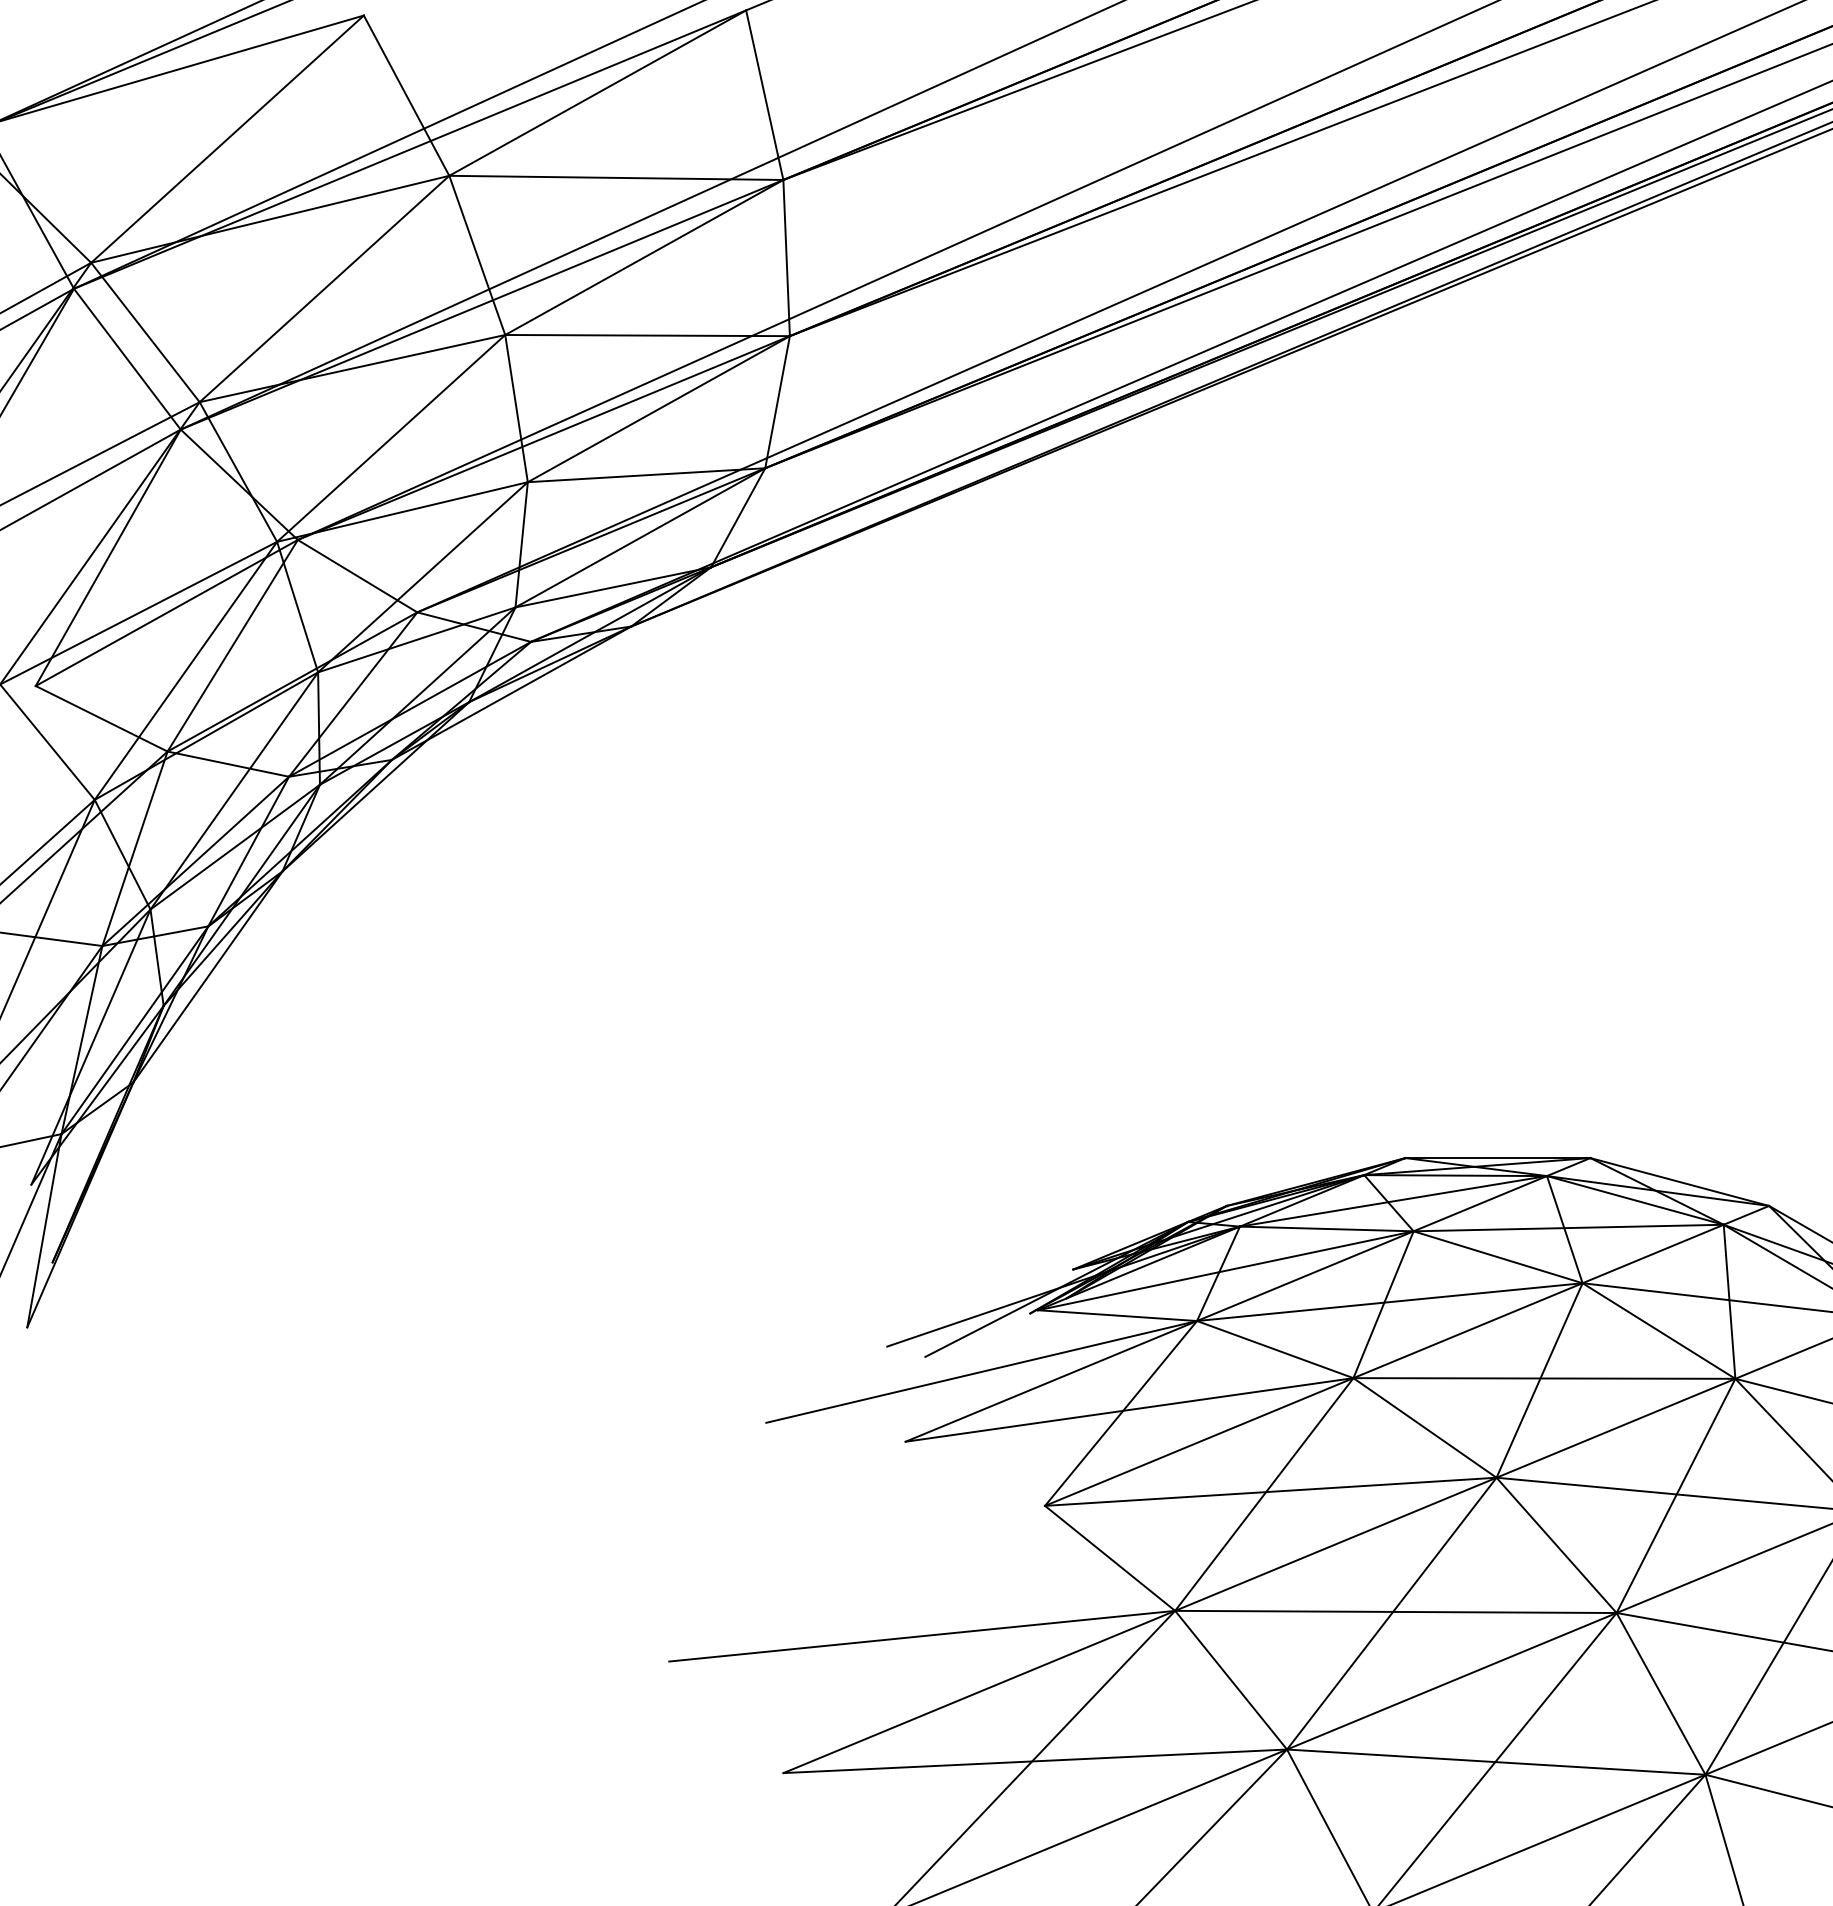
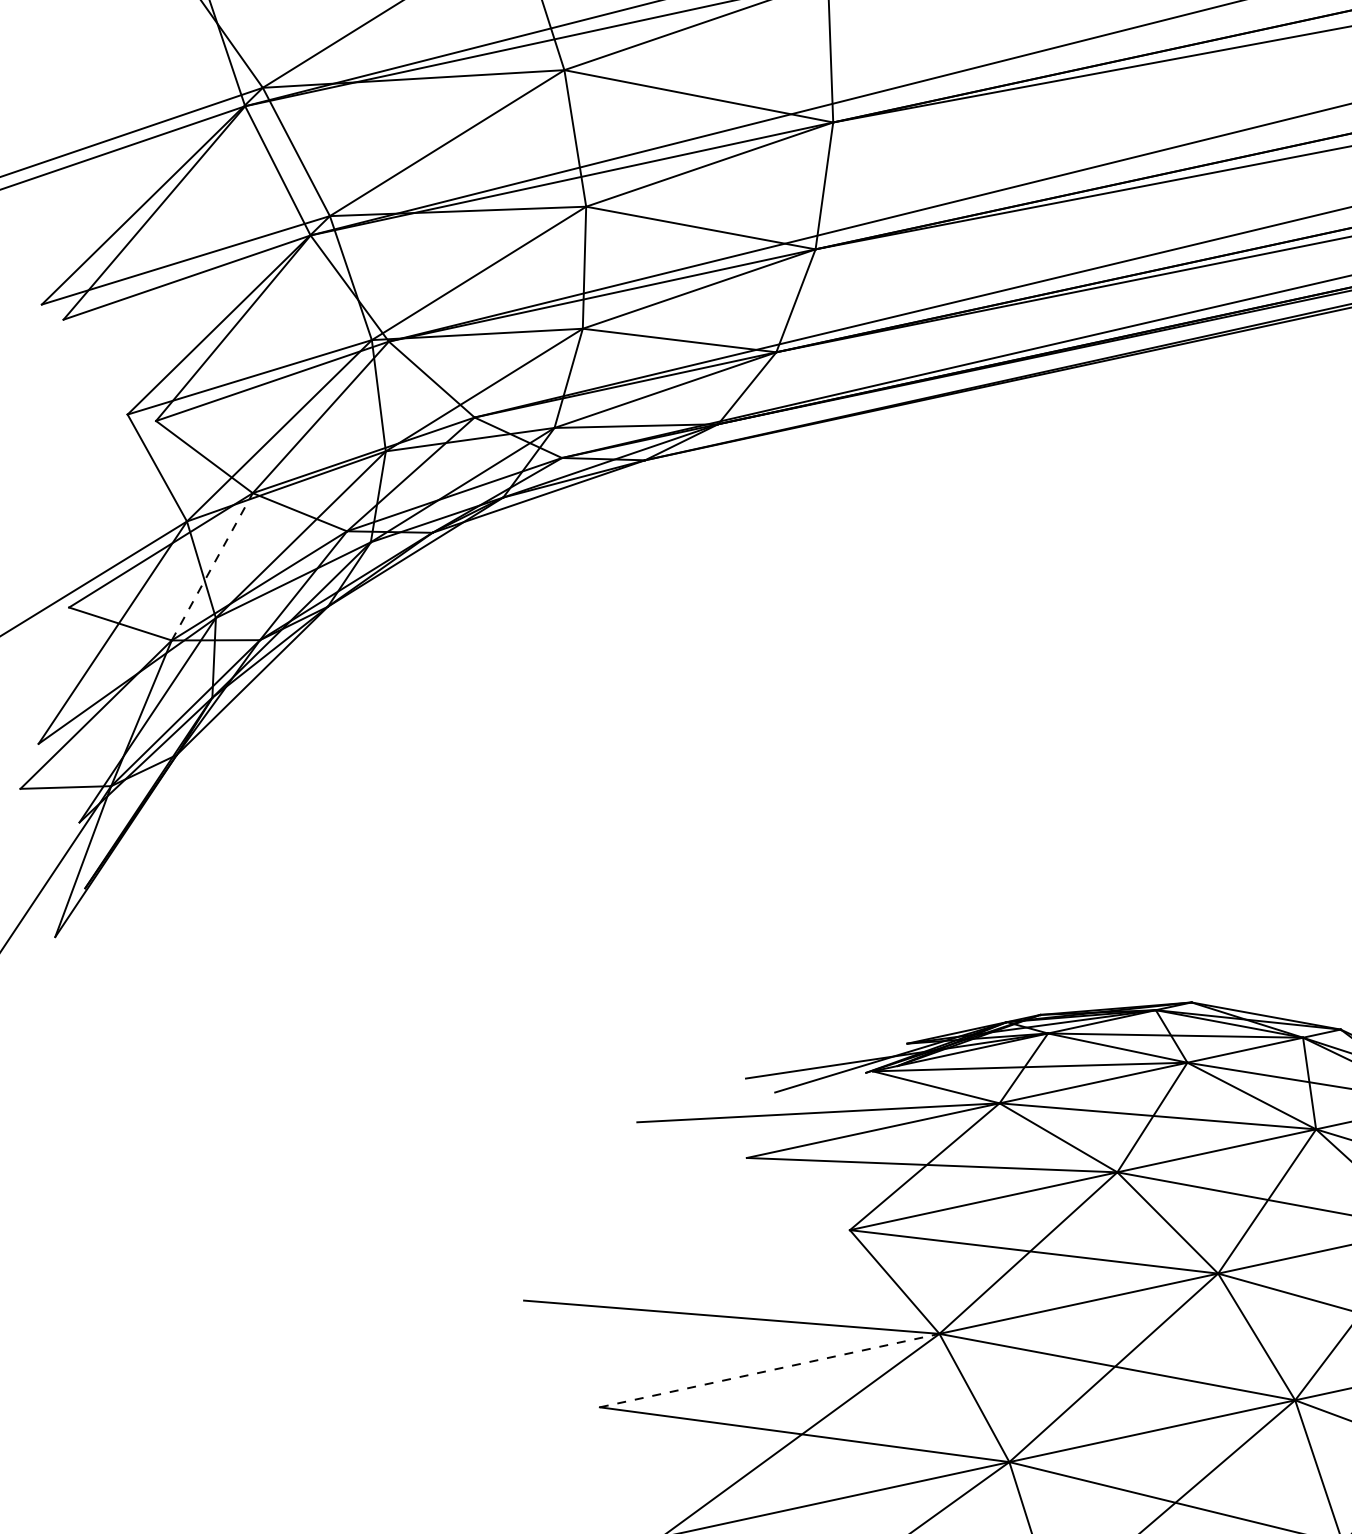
line: (135, 848) -> (212, 566), solid -> dashed
line: (979, 1691) -> (769, 1370), solid -> dashed

